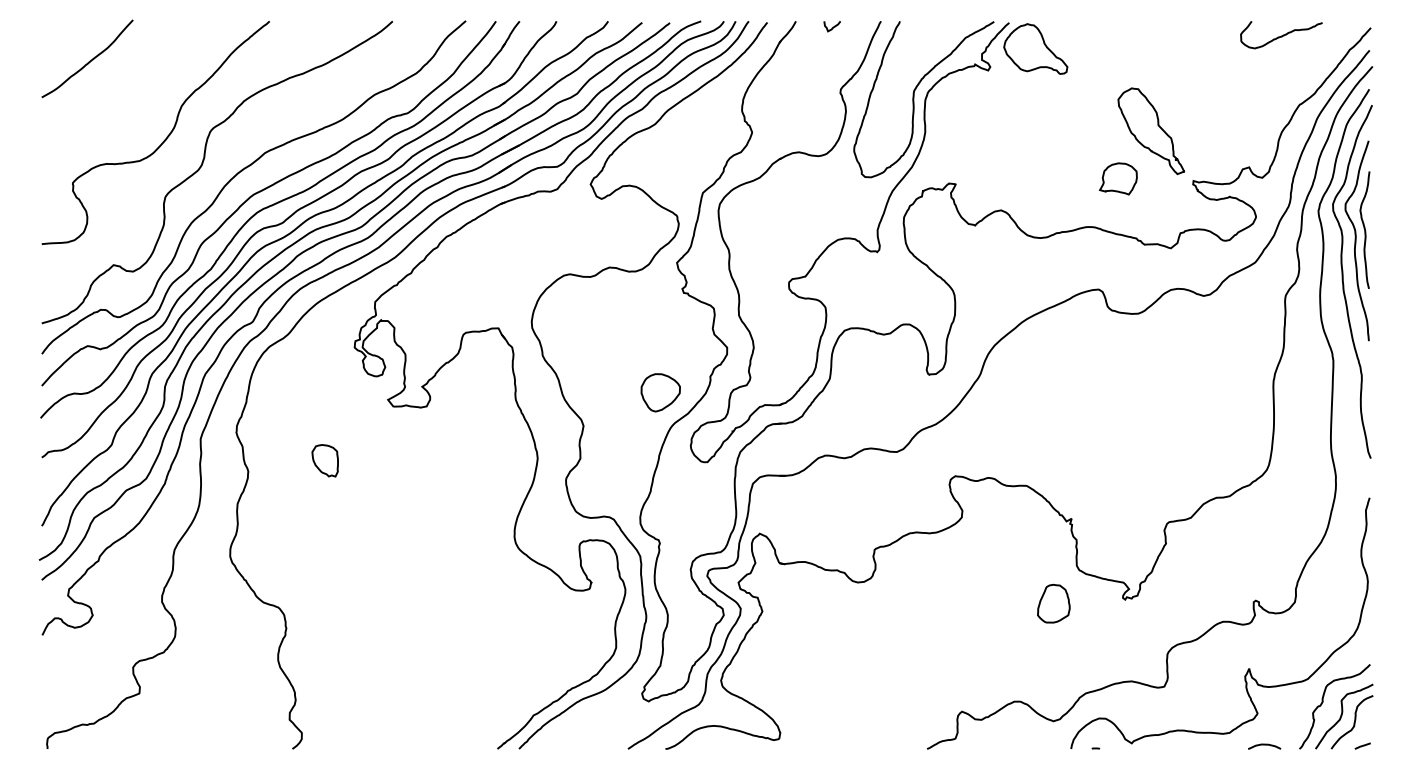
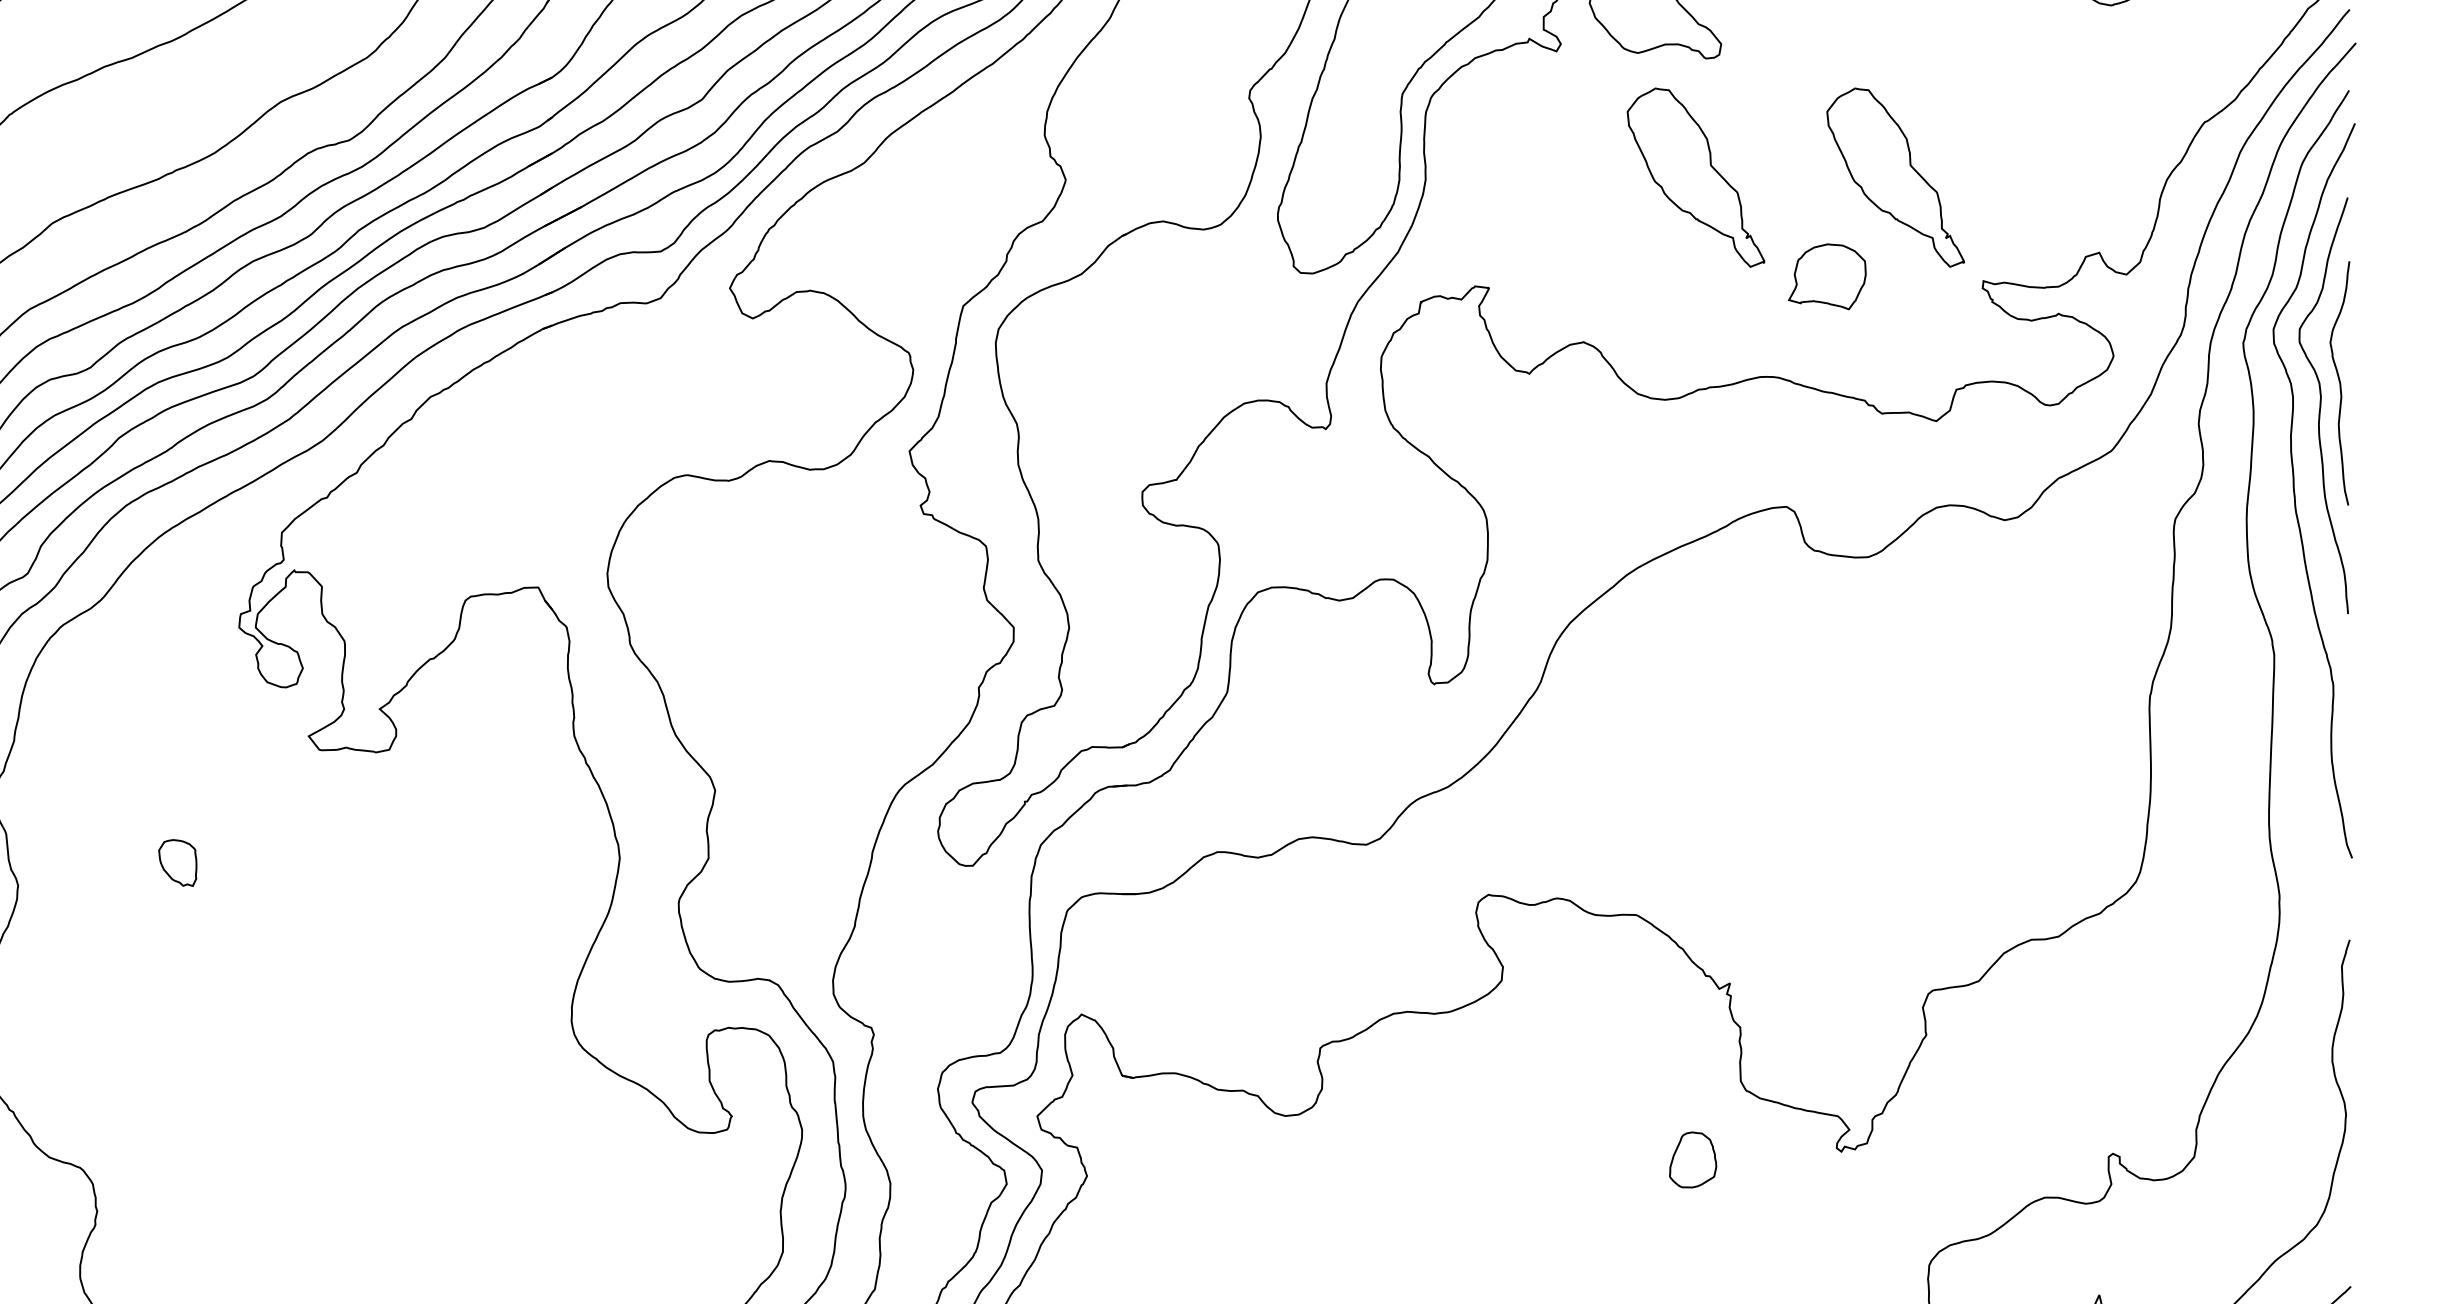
part: (1054, 131) -> (1694, 178), added
part: (660, 392) -> (875, 720), removed
part: (324, 460) -> (176, 862), size x0.7
part: (1053, 603) -> (1692, 1159), size x0.7

